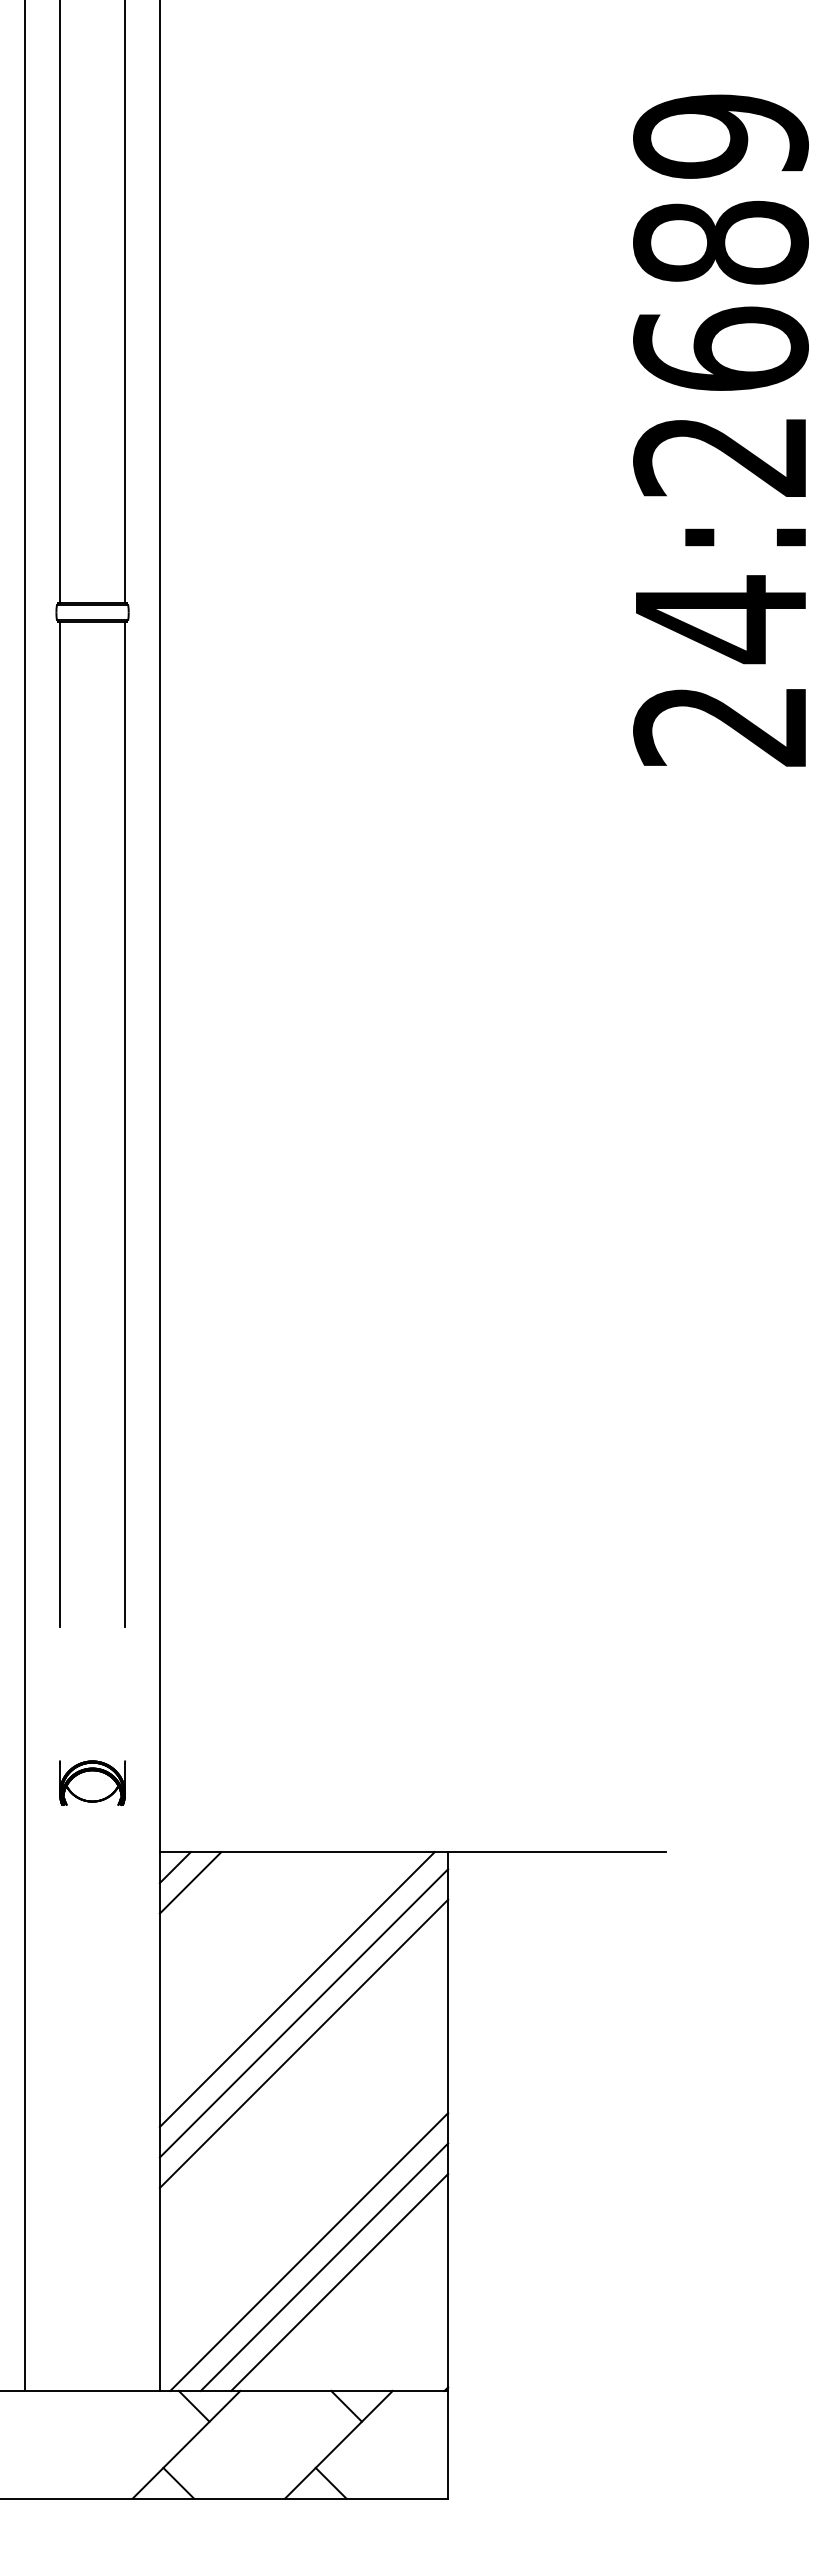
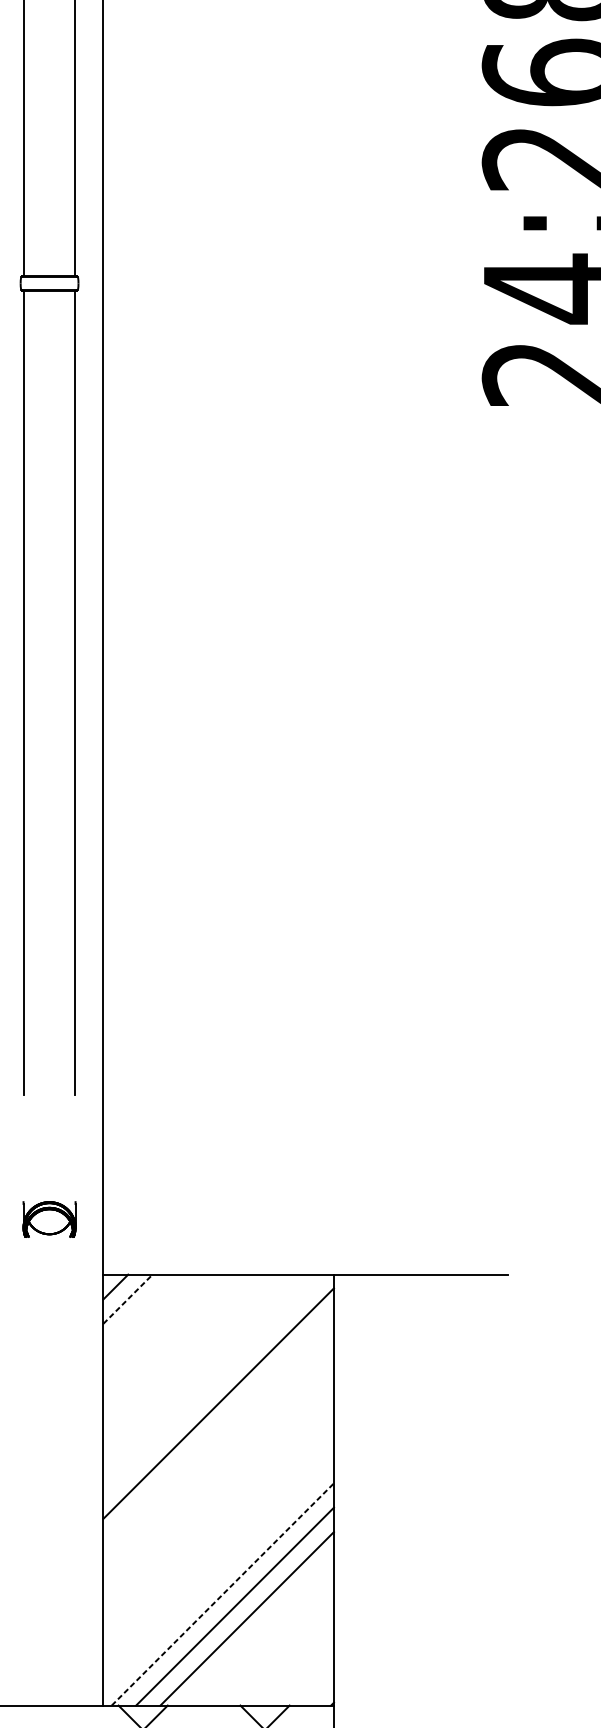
line: (190, 1882) -> (127, 1298), solid -> dashed
line: (296, 1989) -> (212, 1384), removed
line: (303, 2043) -> (218, 1427), removed
line: (309, 2251) -> (223, 1594), solid -> dashed

